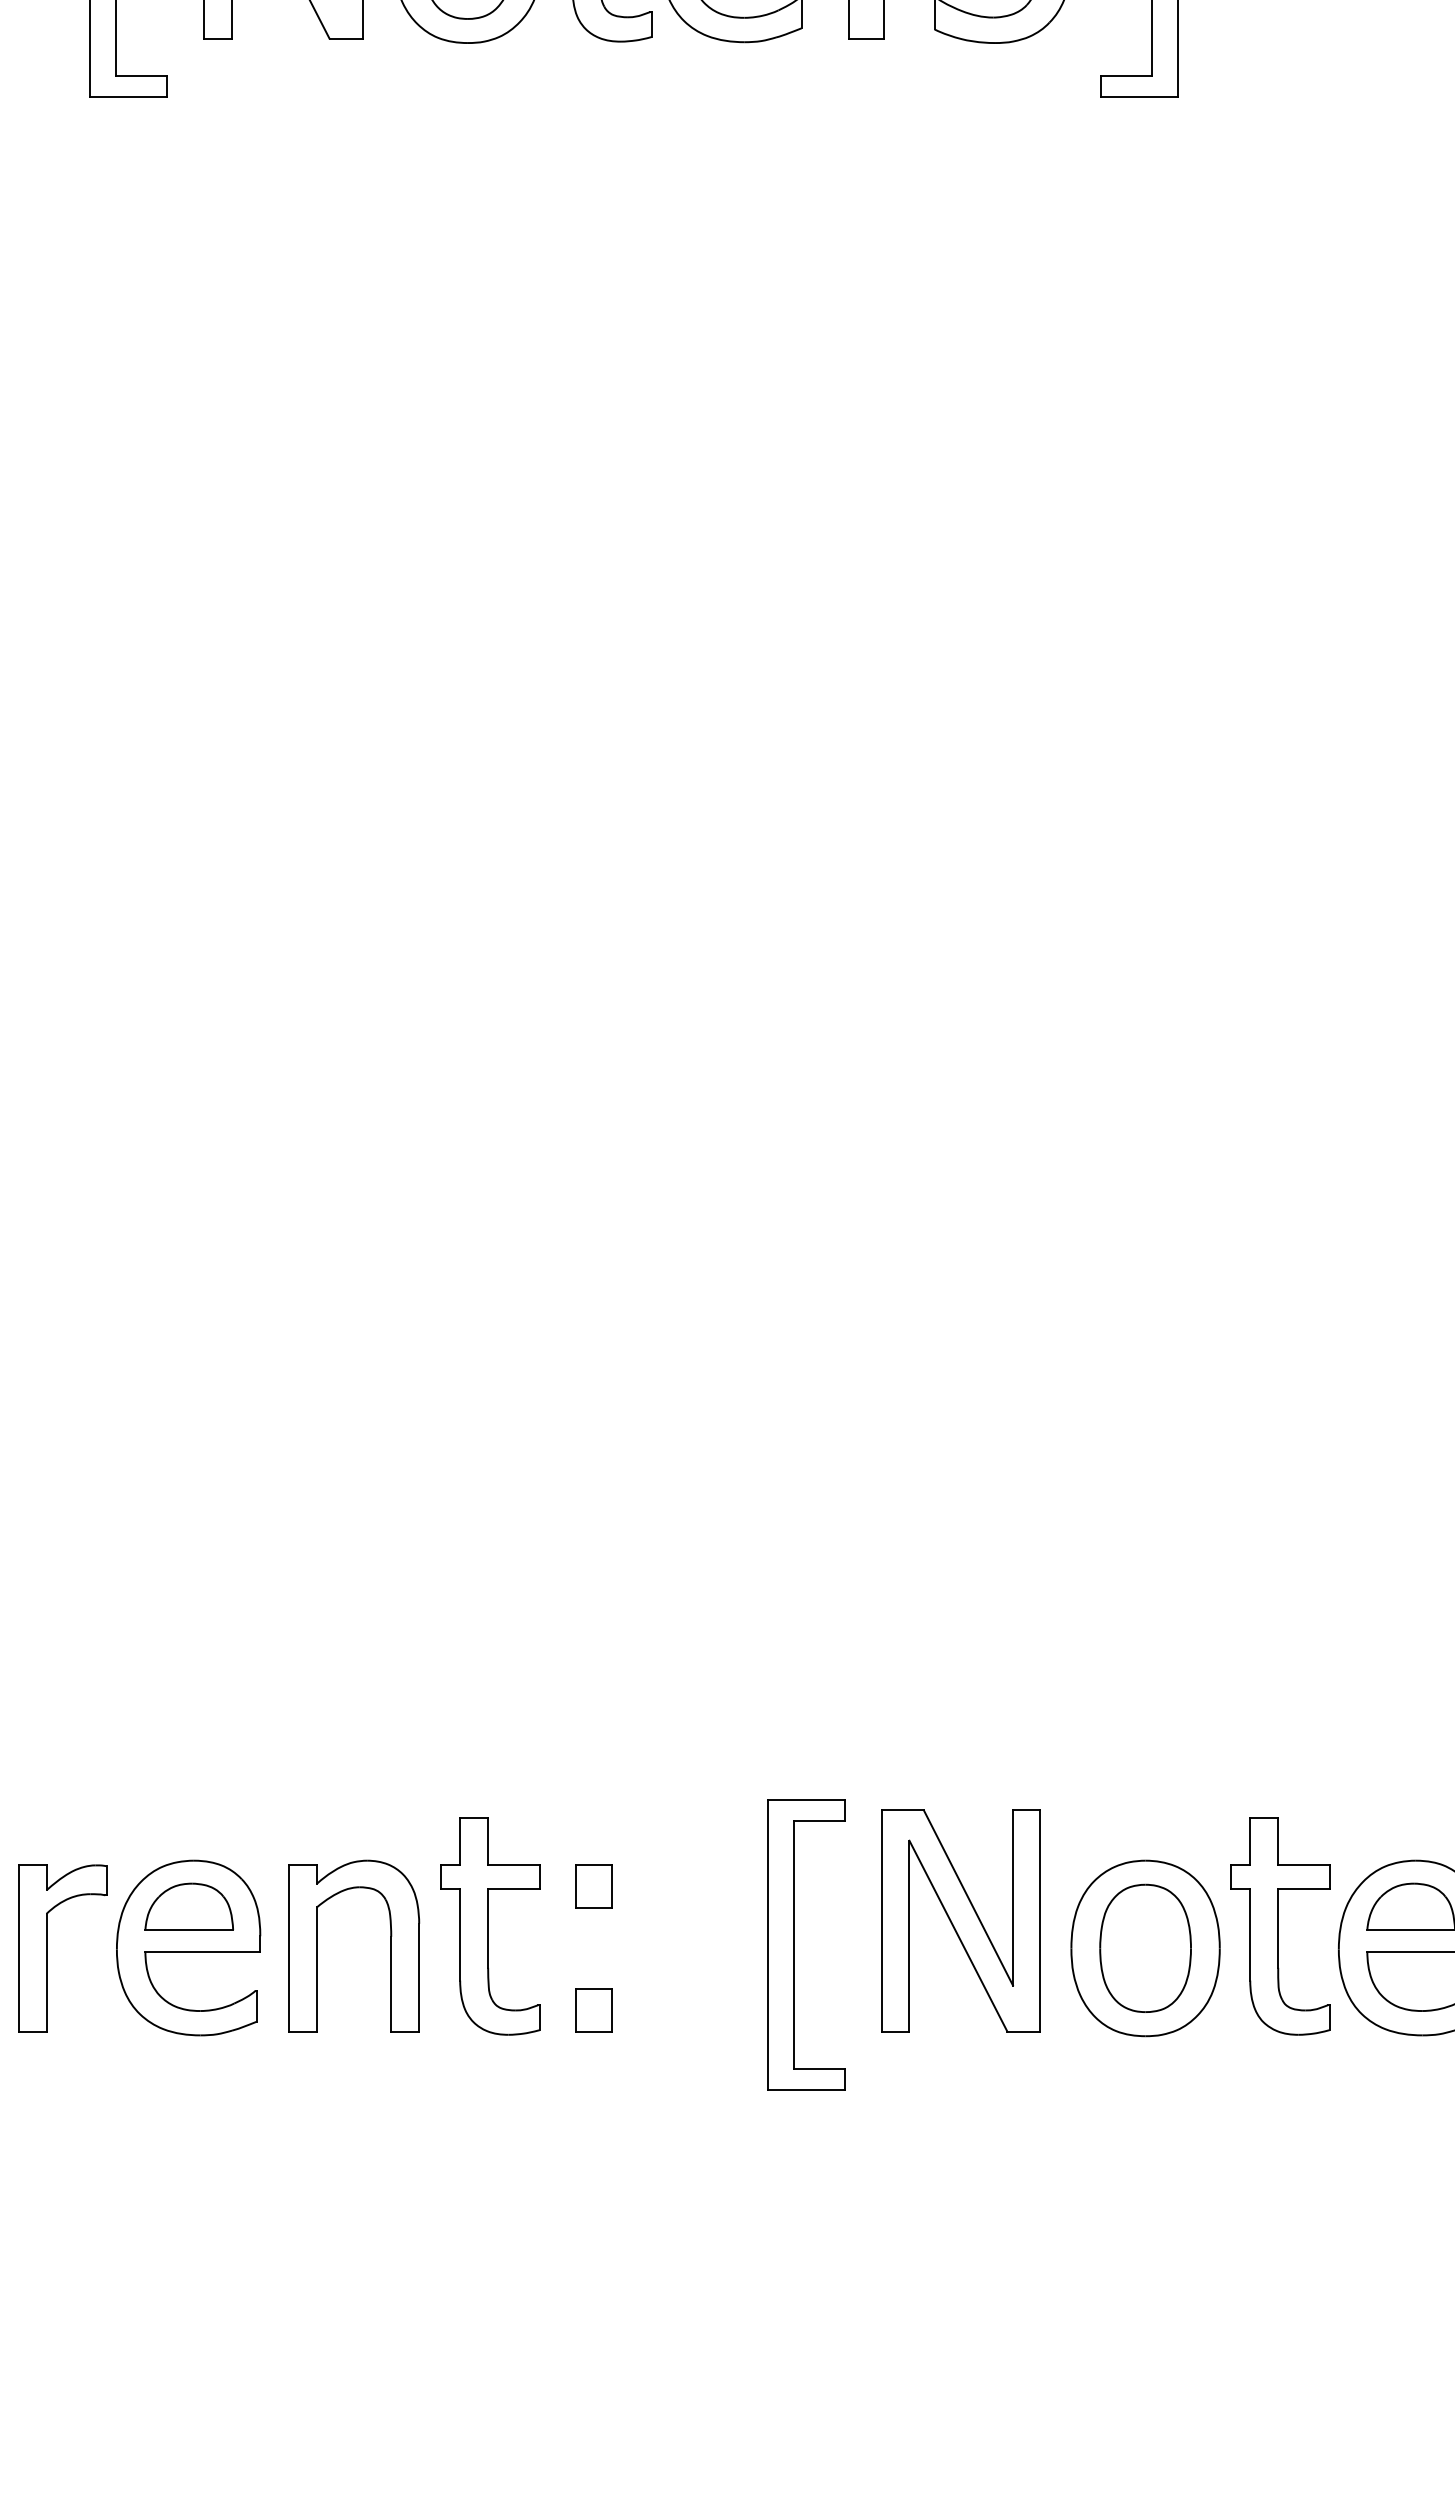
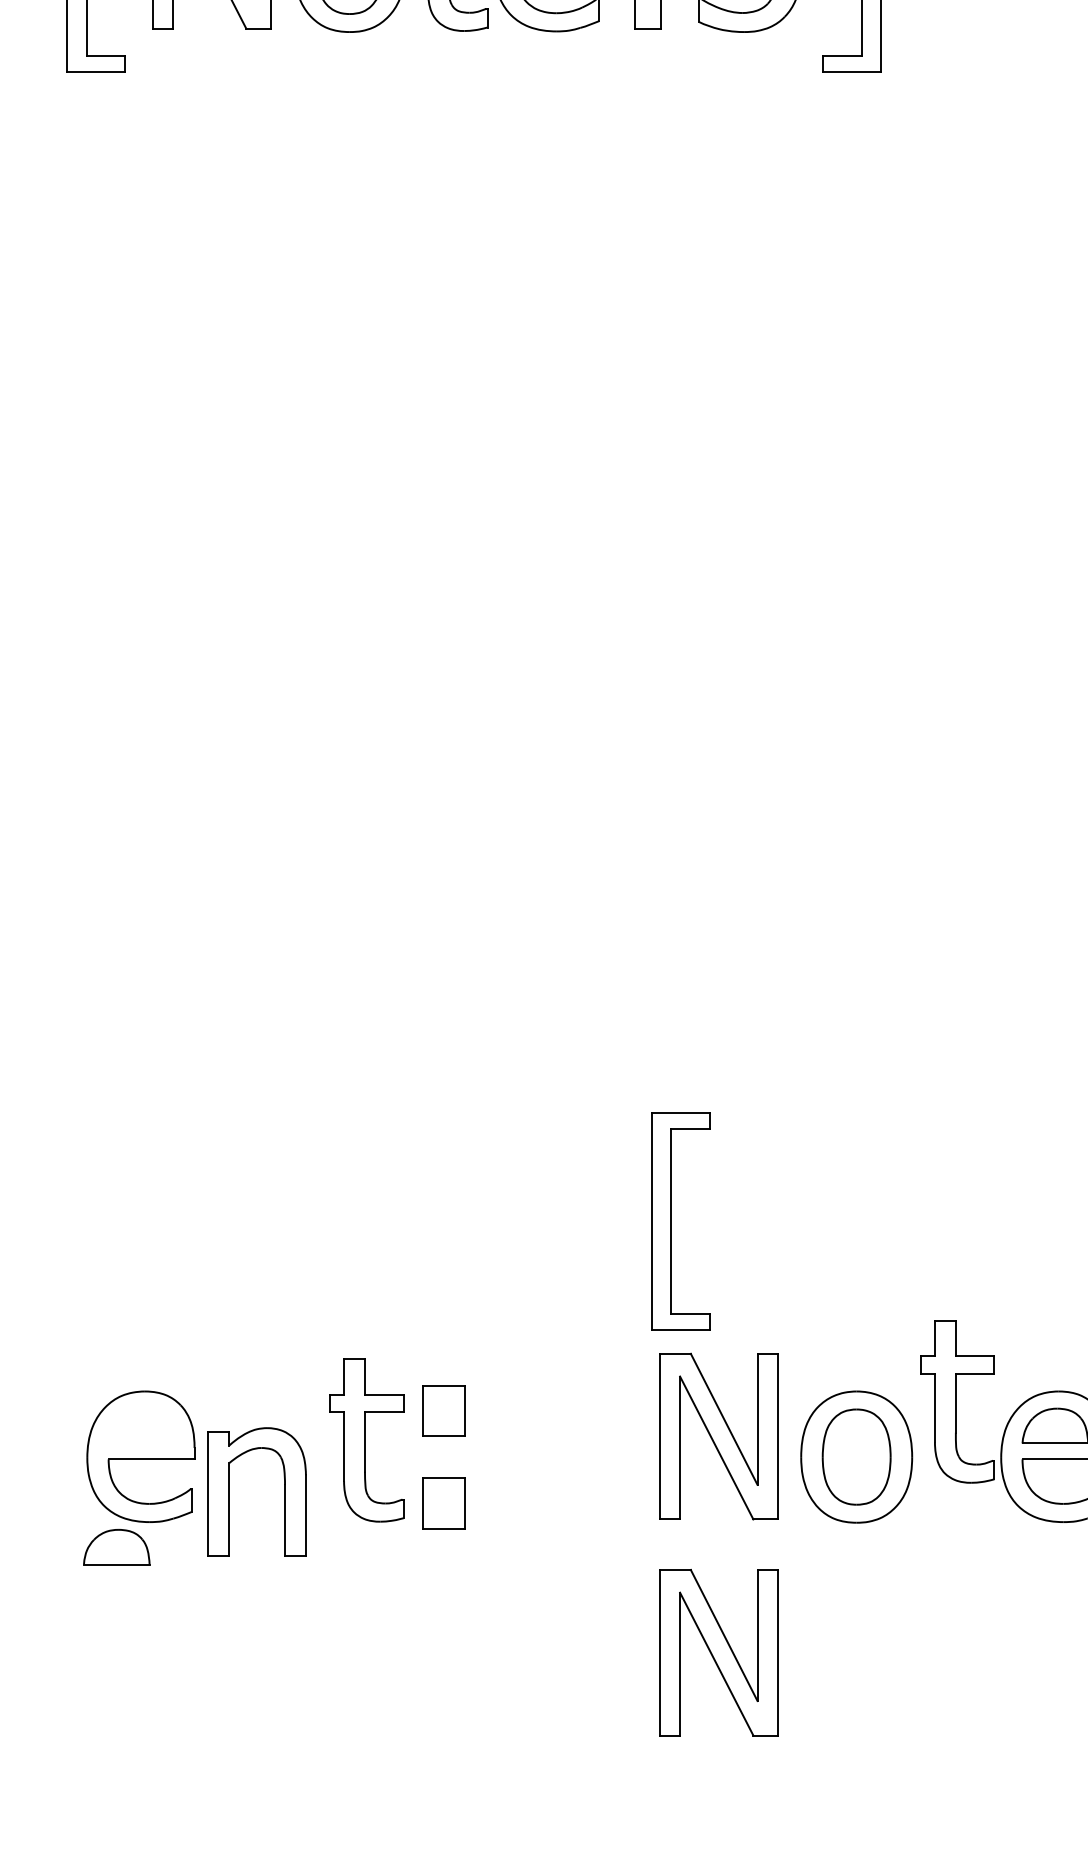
part: (593, 1886) -> (443, 1410), size x1.6
part: (188, 1906) -> (116, 1546), moved
part: (1280, 1926) -> (957, 1401), moved
part: (794, 1944) -> (671, 1220), moved
part: (390, 1945) -> (284, 1491), moved
part: (47, 1948) -> (35, 1457), removed
part: (593, 2010) -> (443, 1503), size x1.6
part: (960, 2209) -> (718, 1652), added

